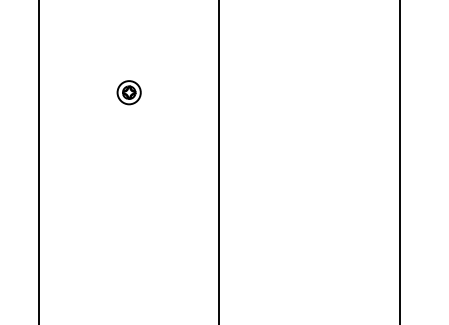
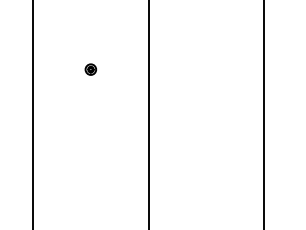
part: (128, 92) -> (90, 69), size x0.71

